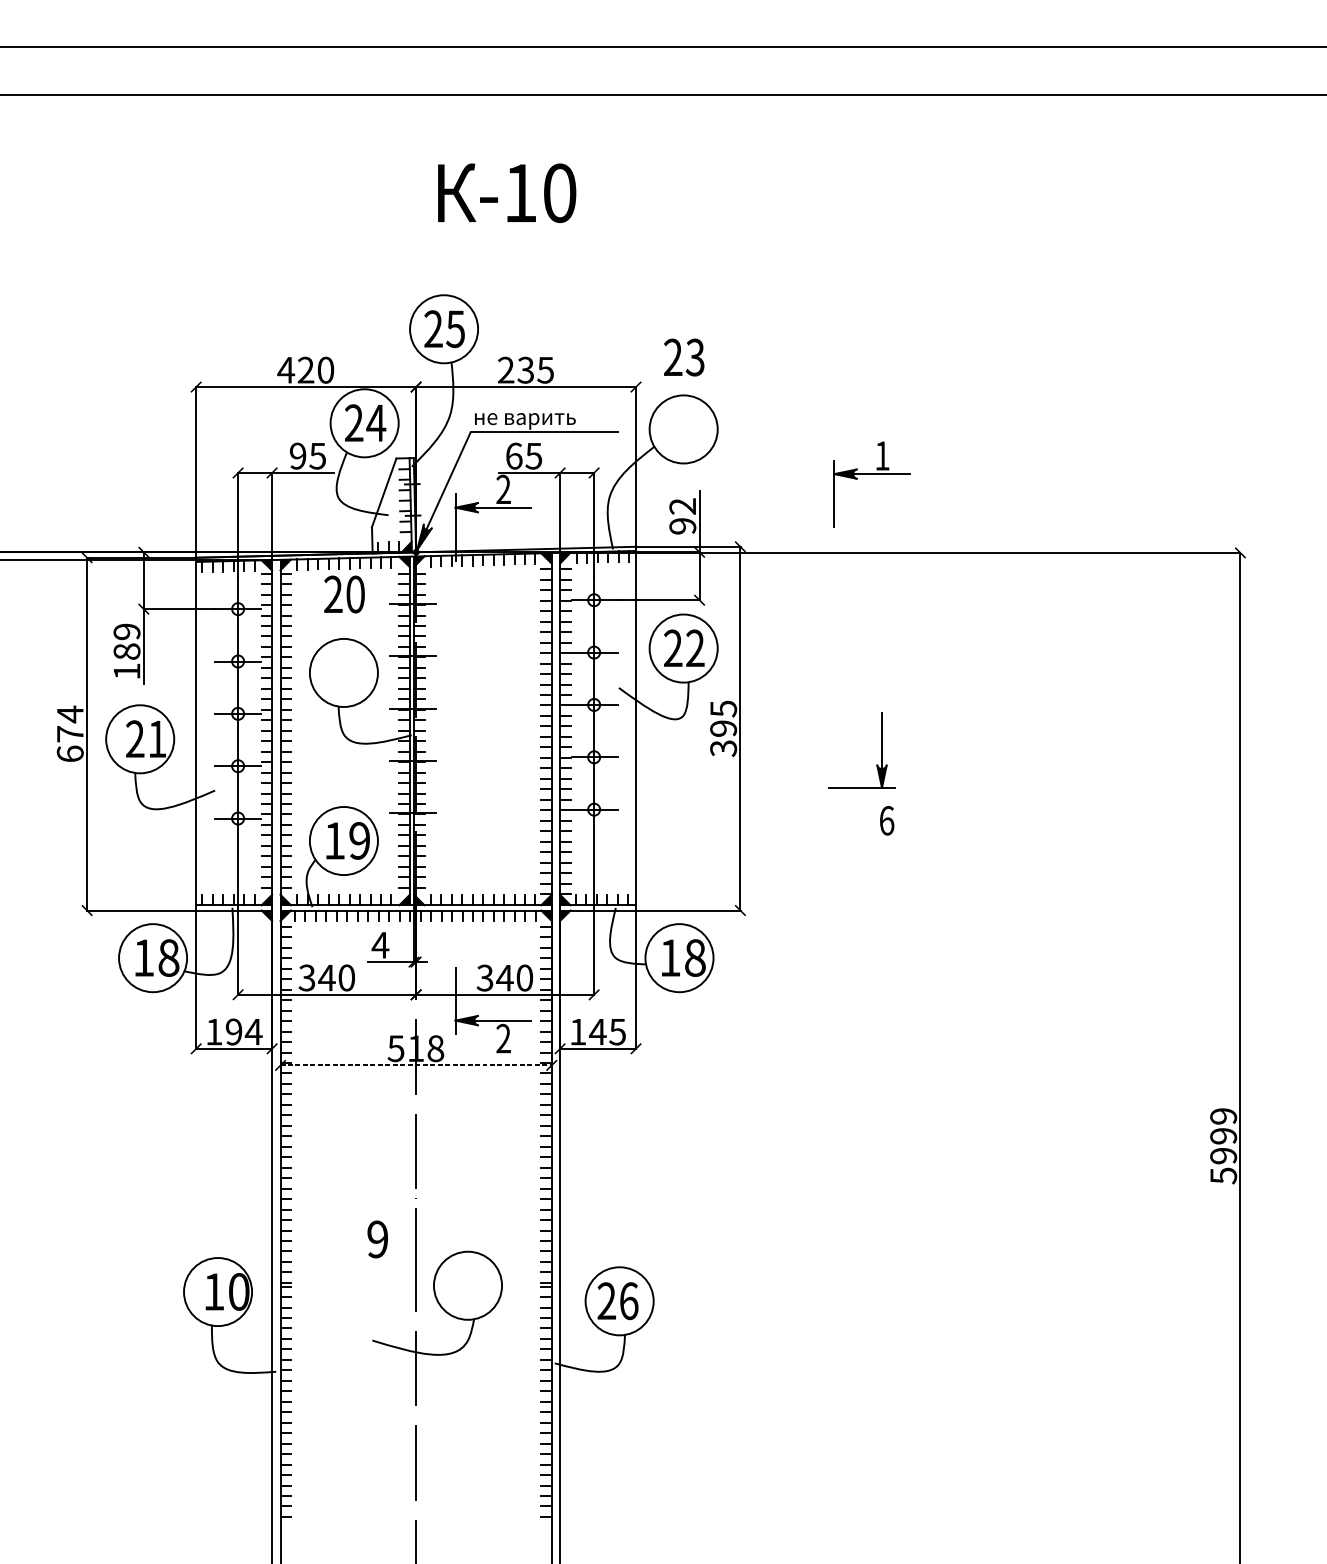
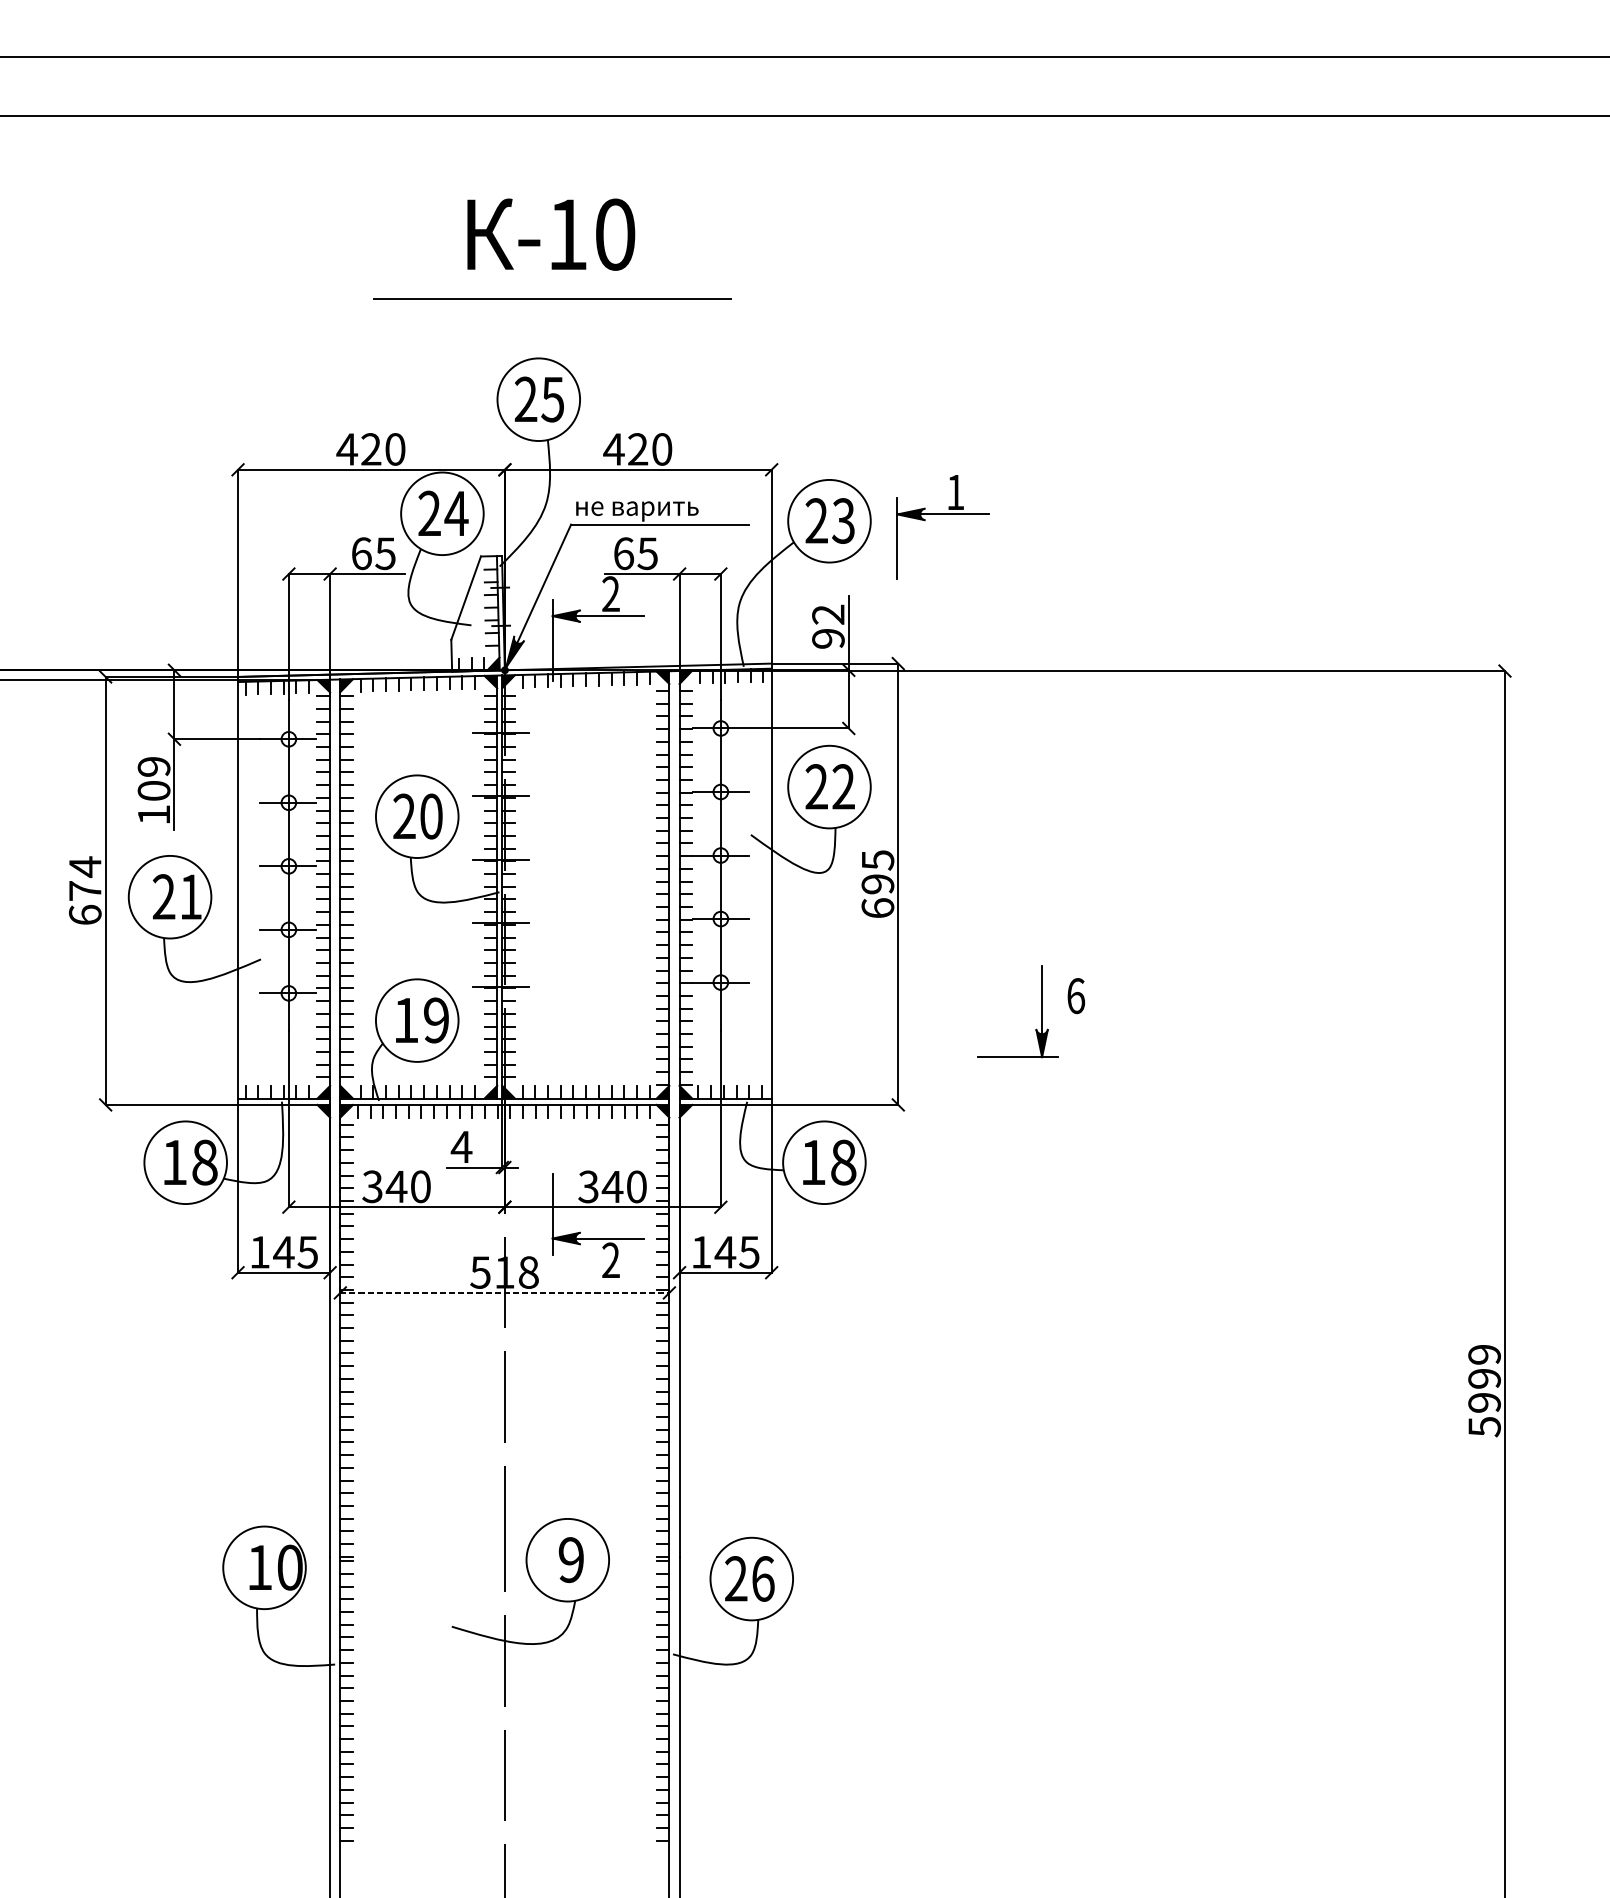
text: (507, 193) -> (551, 234), moved
line: (455, 245) -> (552, 298), added
text: (683, 357) -> (829, 520), moved
text: (525, 370) -> (637, 449), 235 -> 420
text: (297, 456) -> (361, 553), 95 -> 65
part: (871, 474) -> (942, 514), moved
text: (344, 594) -> (417, 816), moved
text: (126, 651) -> (153, 790), 189 -> 109
text: (723, 748) -> (877, 908), 395 -> 695
part: (881, 750) -> (1041, 1011), moved
text: (243, 1032) -> (295, 1252), 194 -> 145
text: (377, 1239) -> (570, 1559), moved

